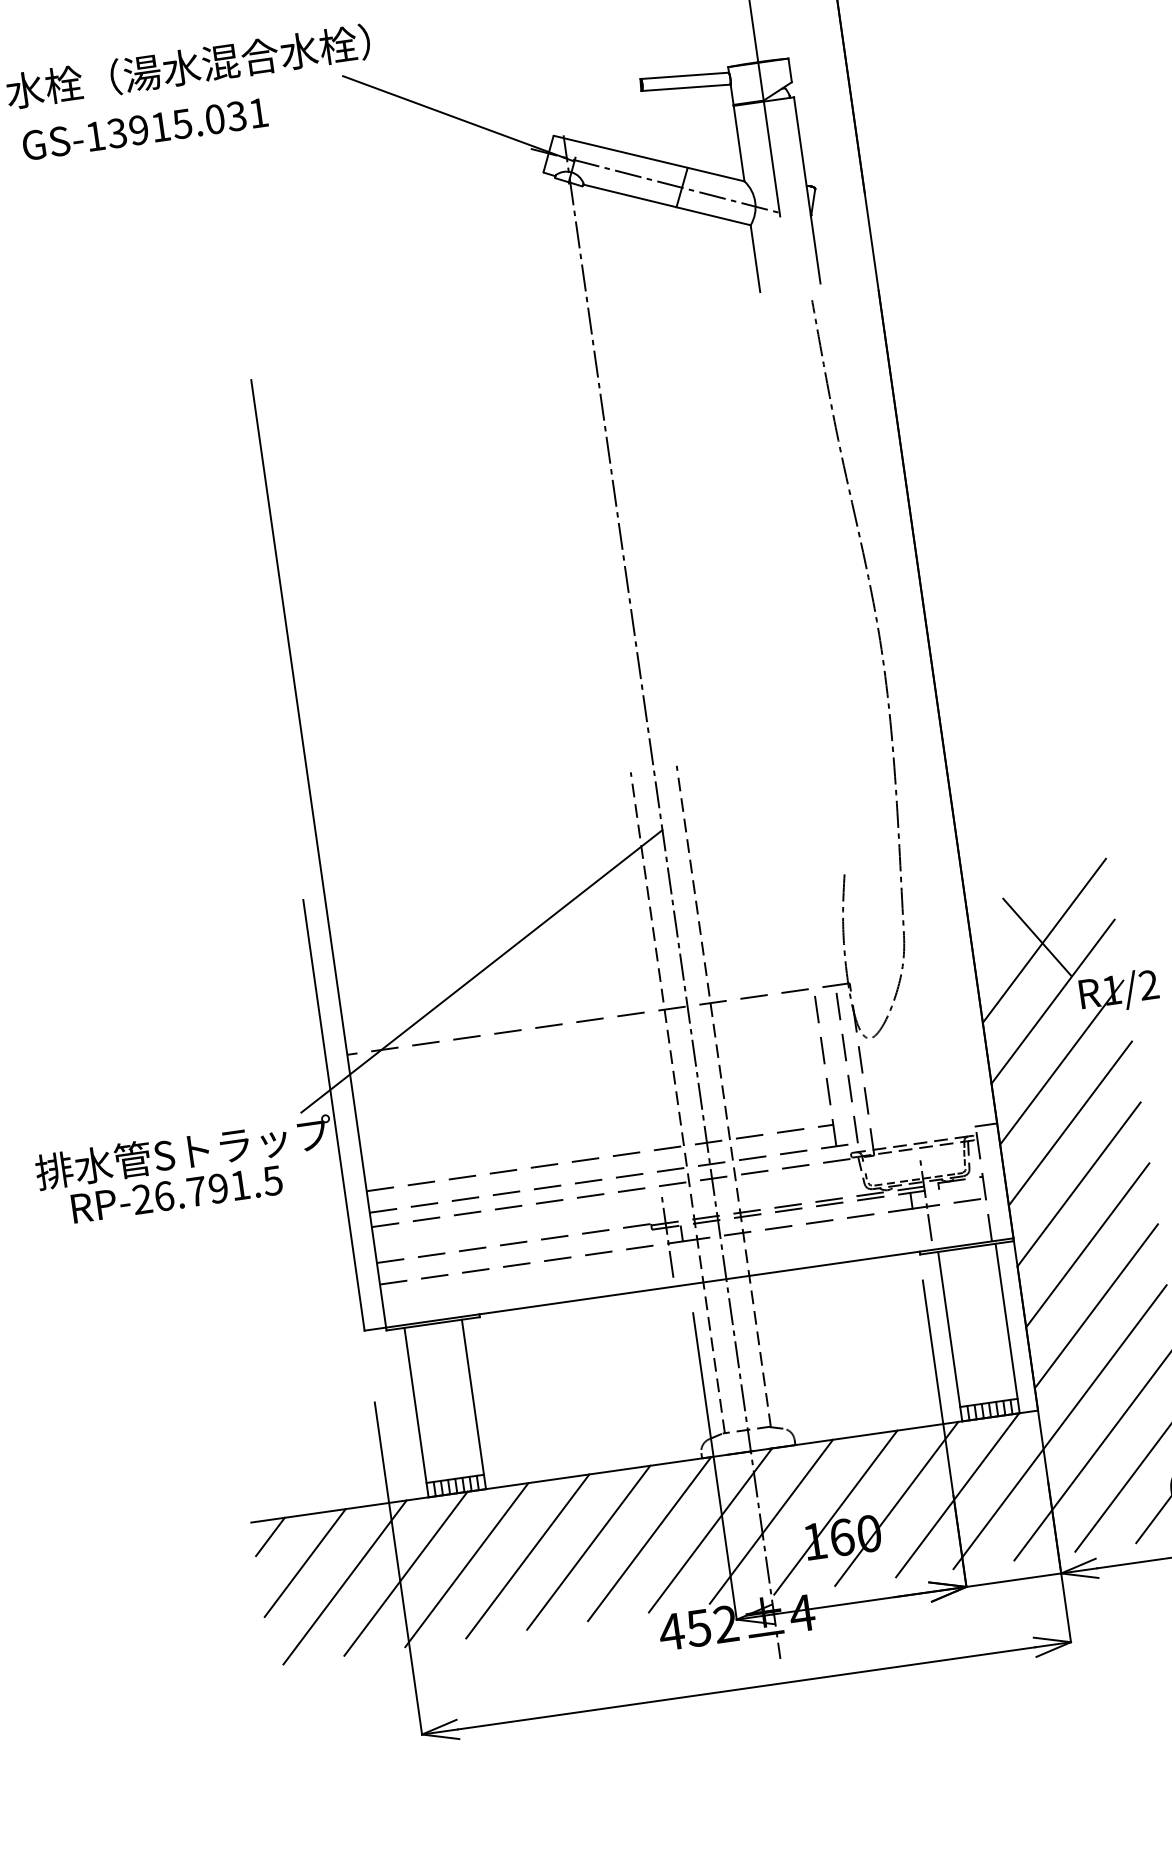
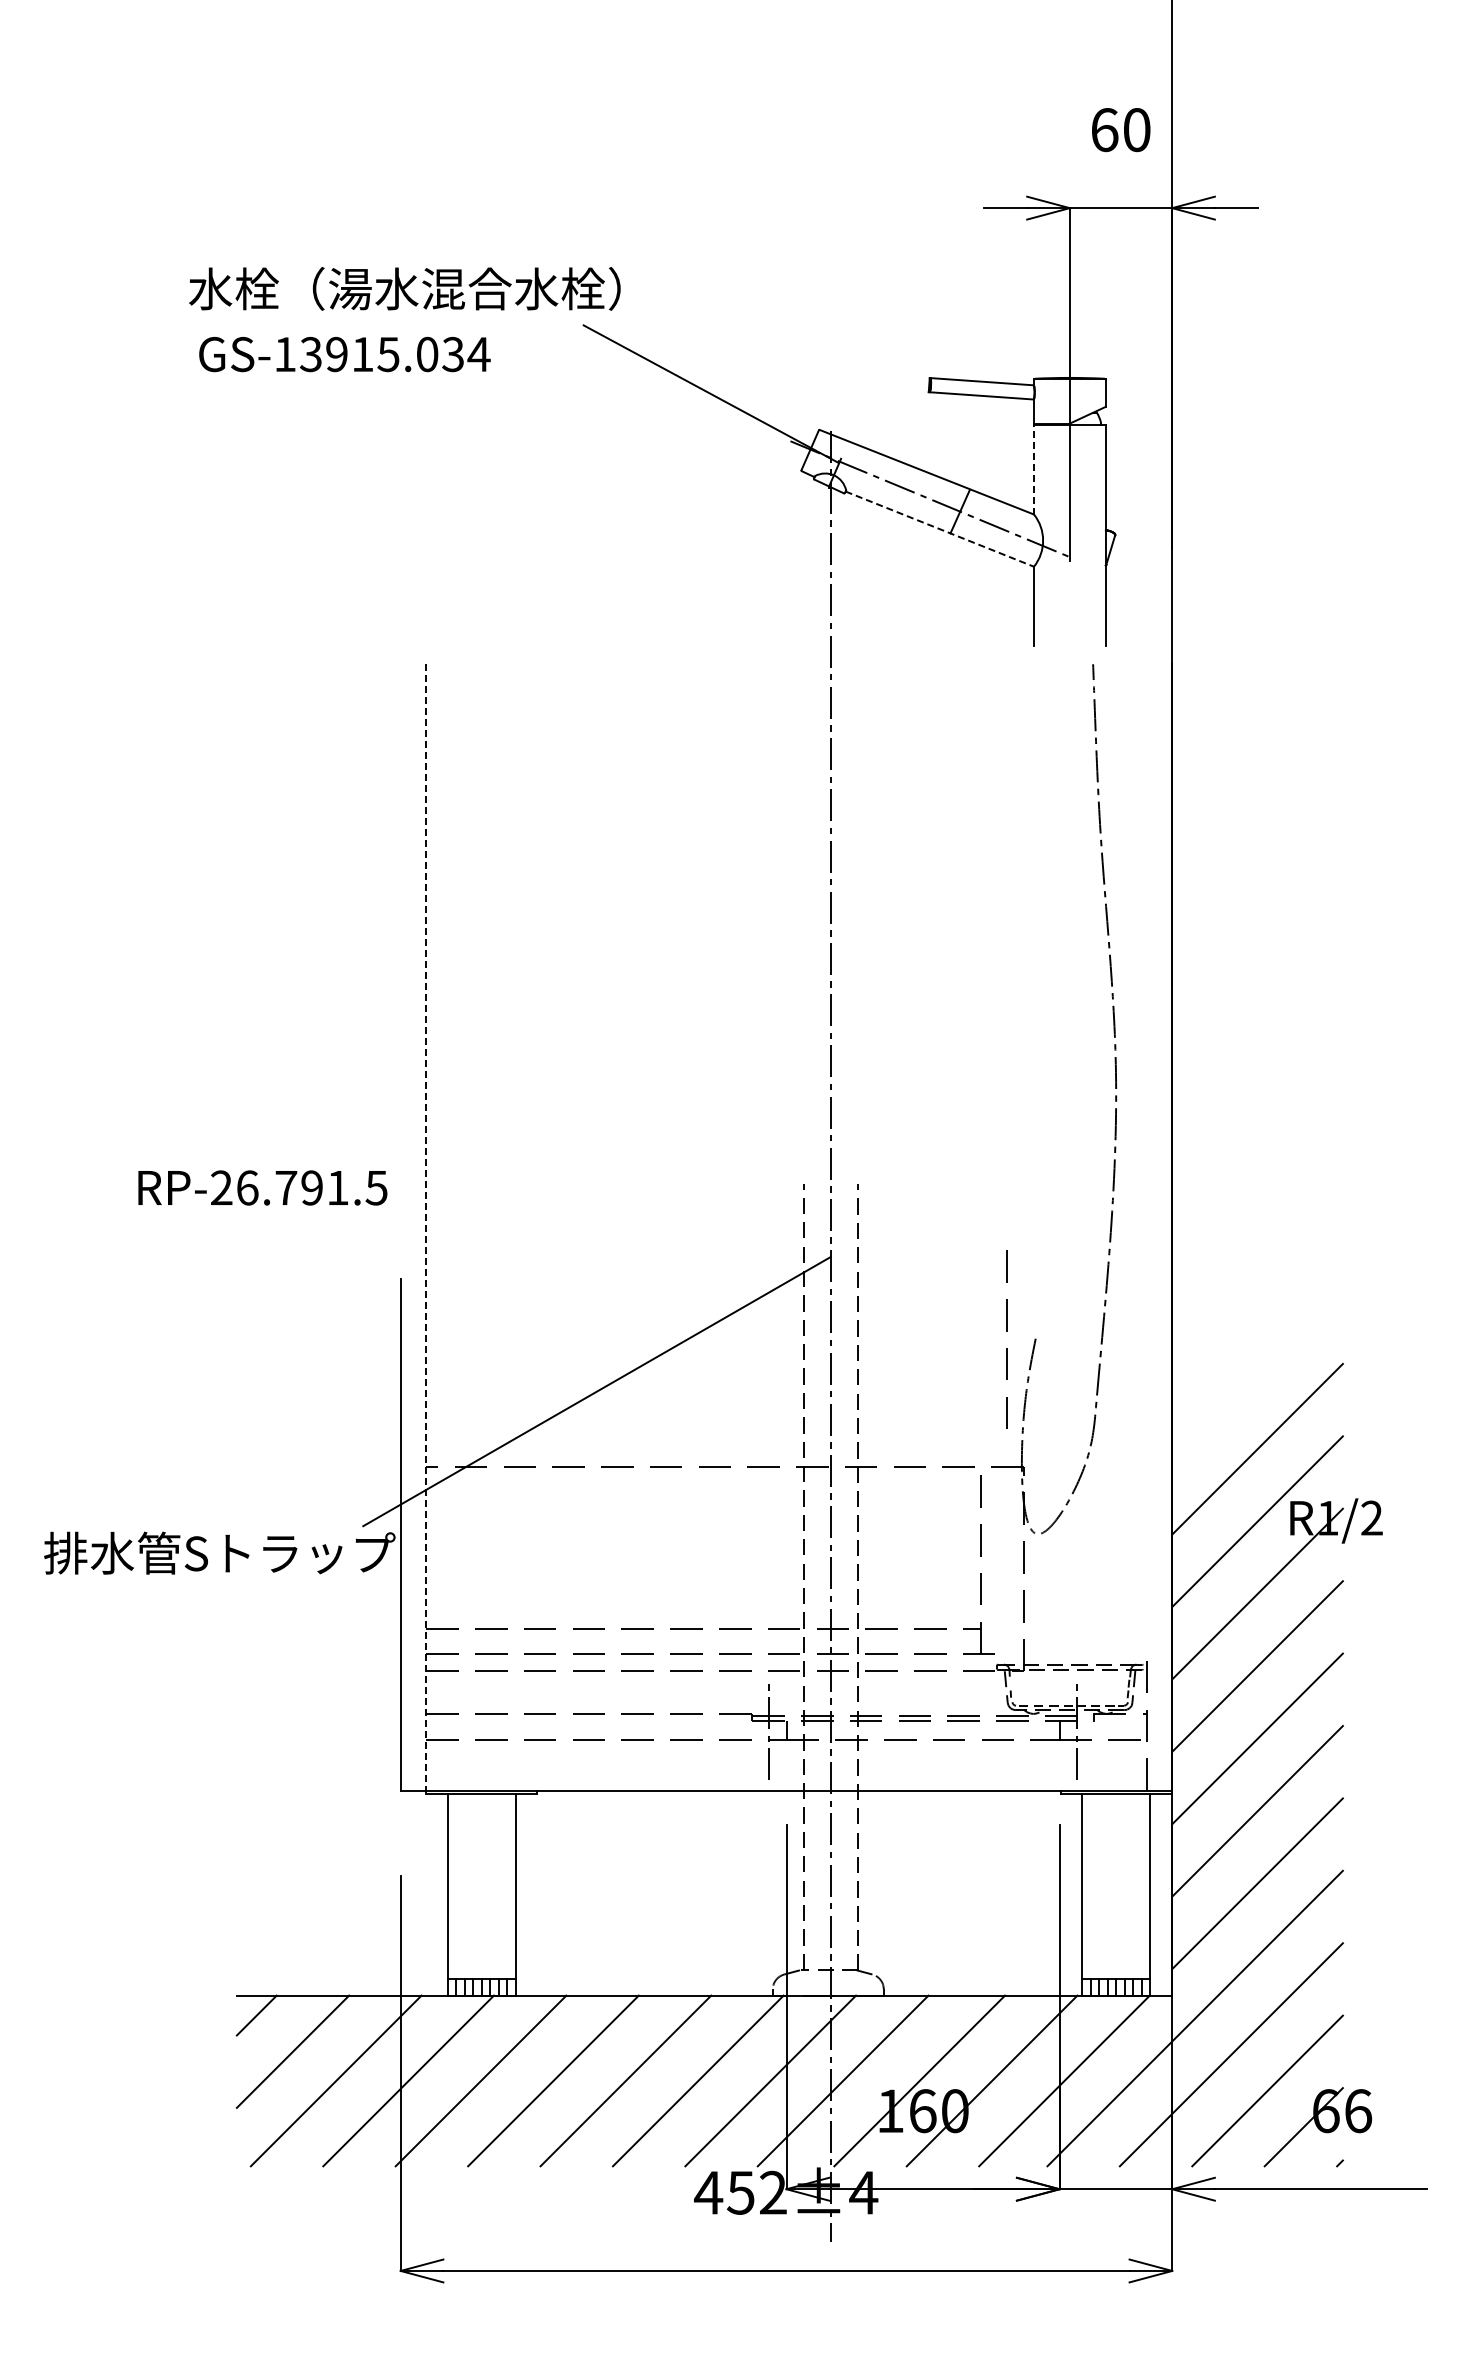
text: (258, 113) -> (478, 354), GS-13915.031 -> GS-13915.034
line: (738, 143) -> (1033, 469), solid -> dashed
line: (667, 205) -> (940, 529), solid -> dashed
line: (319, 855) -> (426, 1229), solid -> dashed
line: (1036, 936) -> (1249, 1443), removed
line: (846, 1061) -> (1006, 1331), moved
line: (986, 1125) -> (1159, 1654), removed
text: (176, 1194) -> (262, 1187), moved

